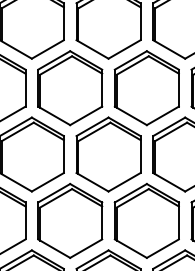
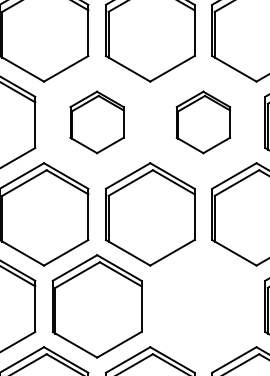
part: (69, 88) -> (96, 122), size x0.6
part: (146, 88) -> (203, 122), size x0.6
part: (146, 221) -> (203, 306), removed

